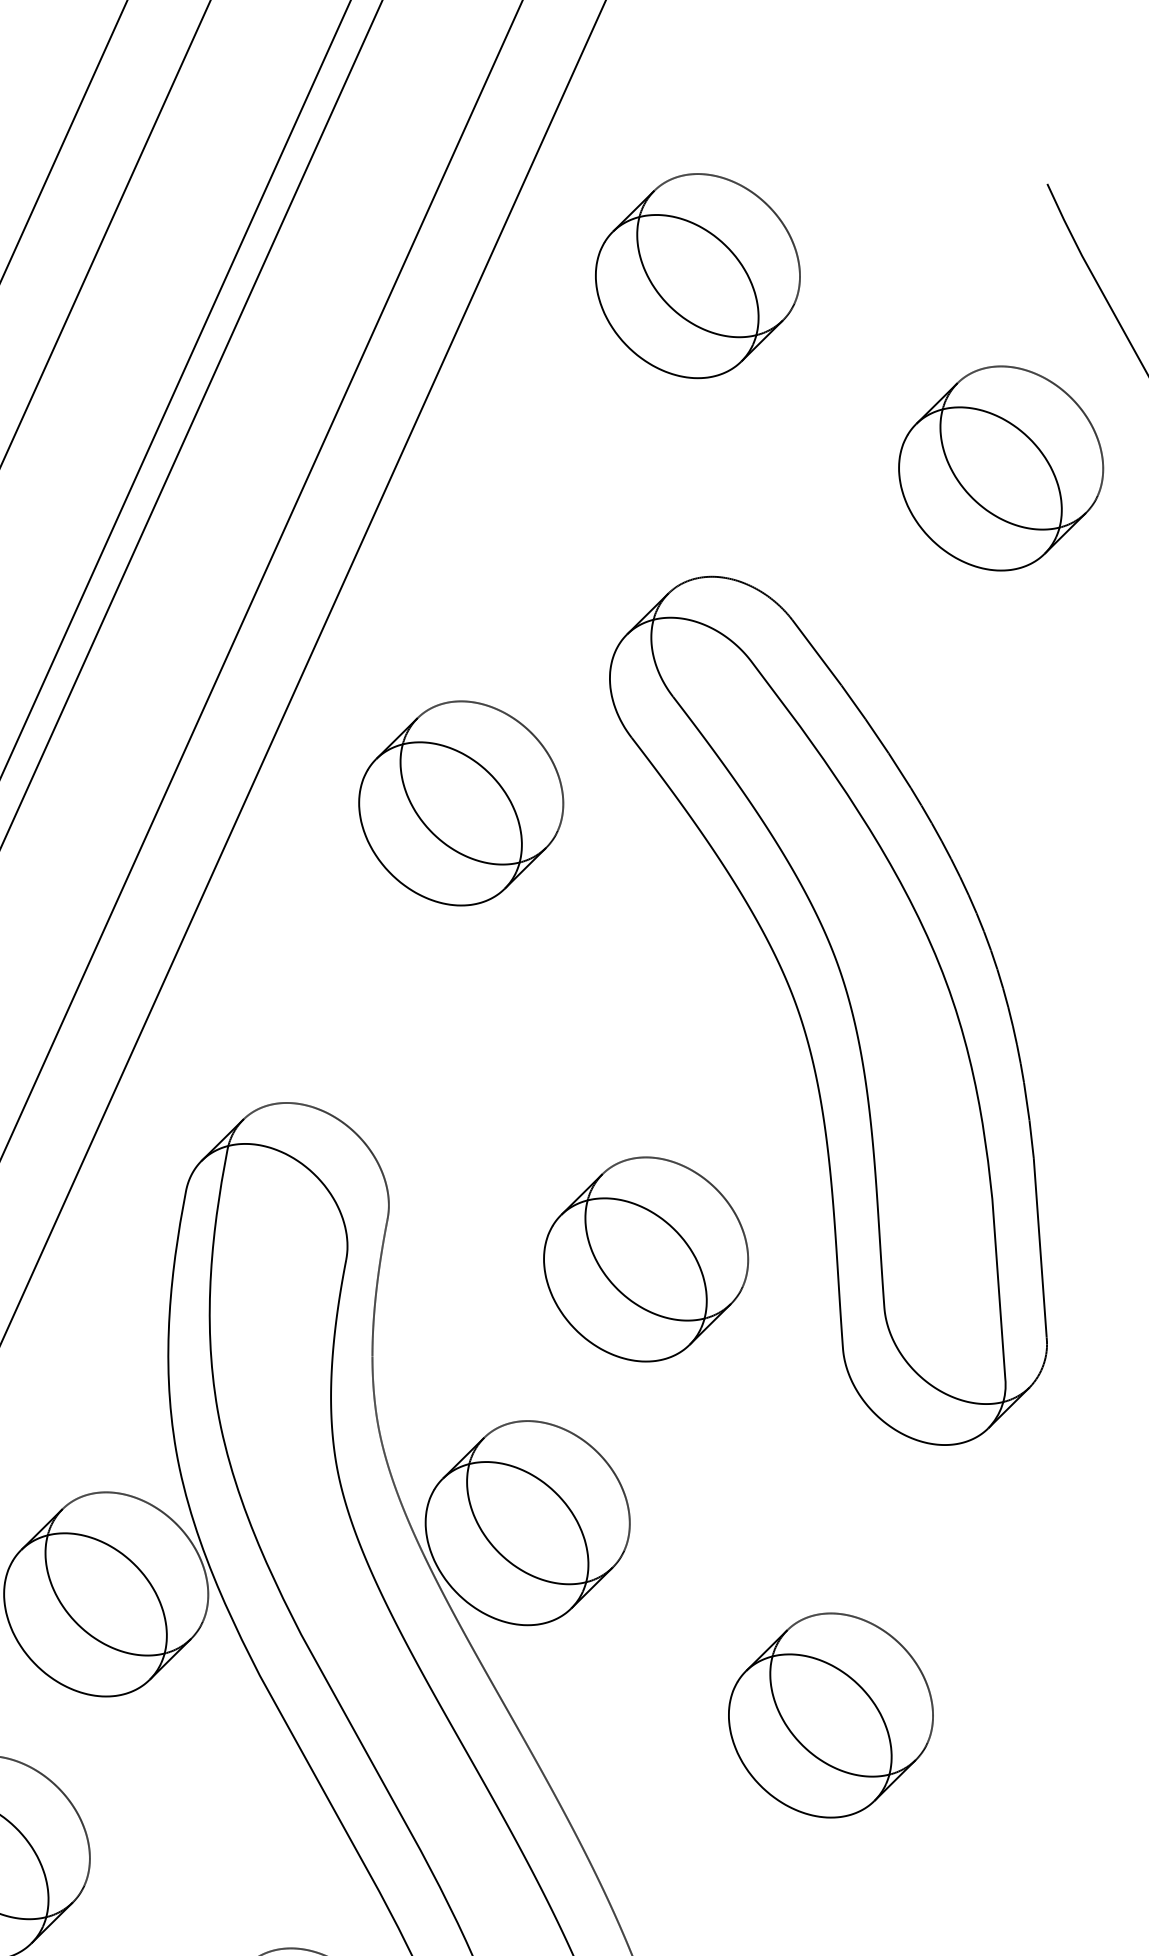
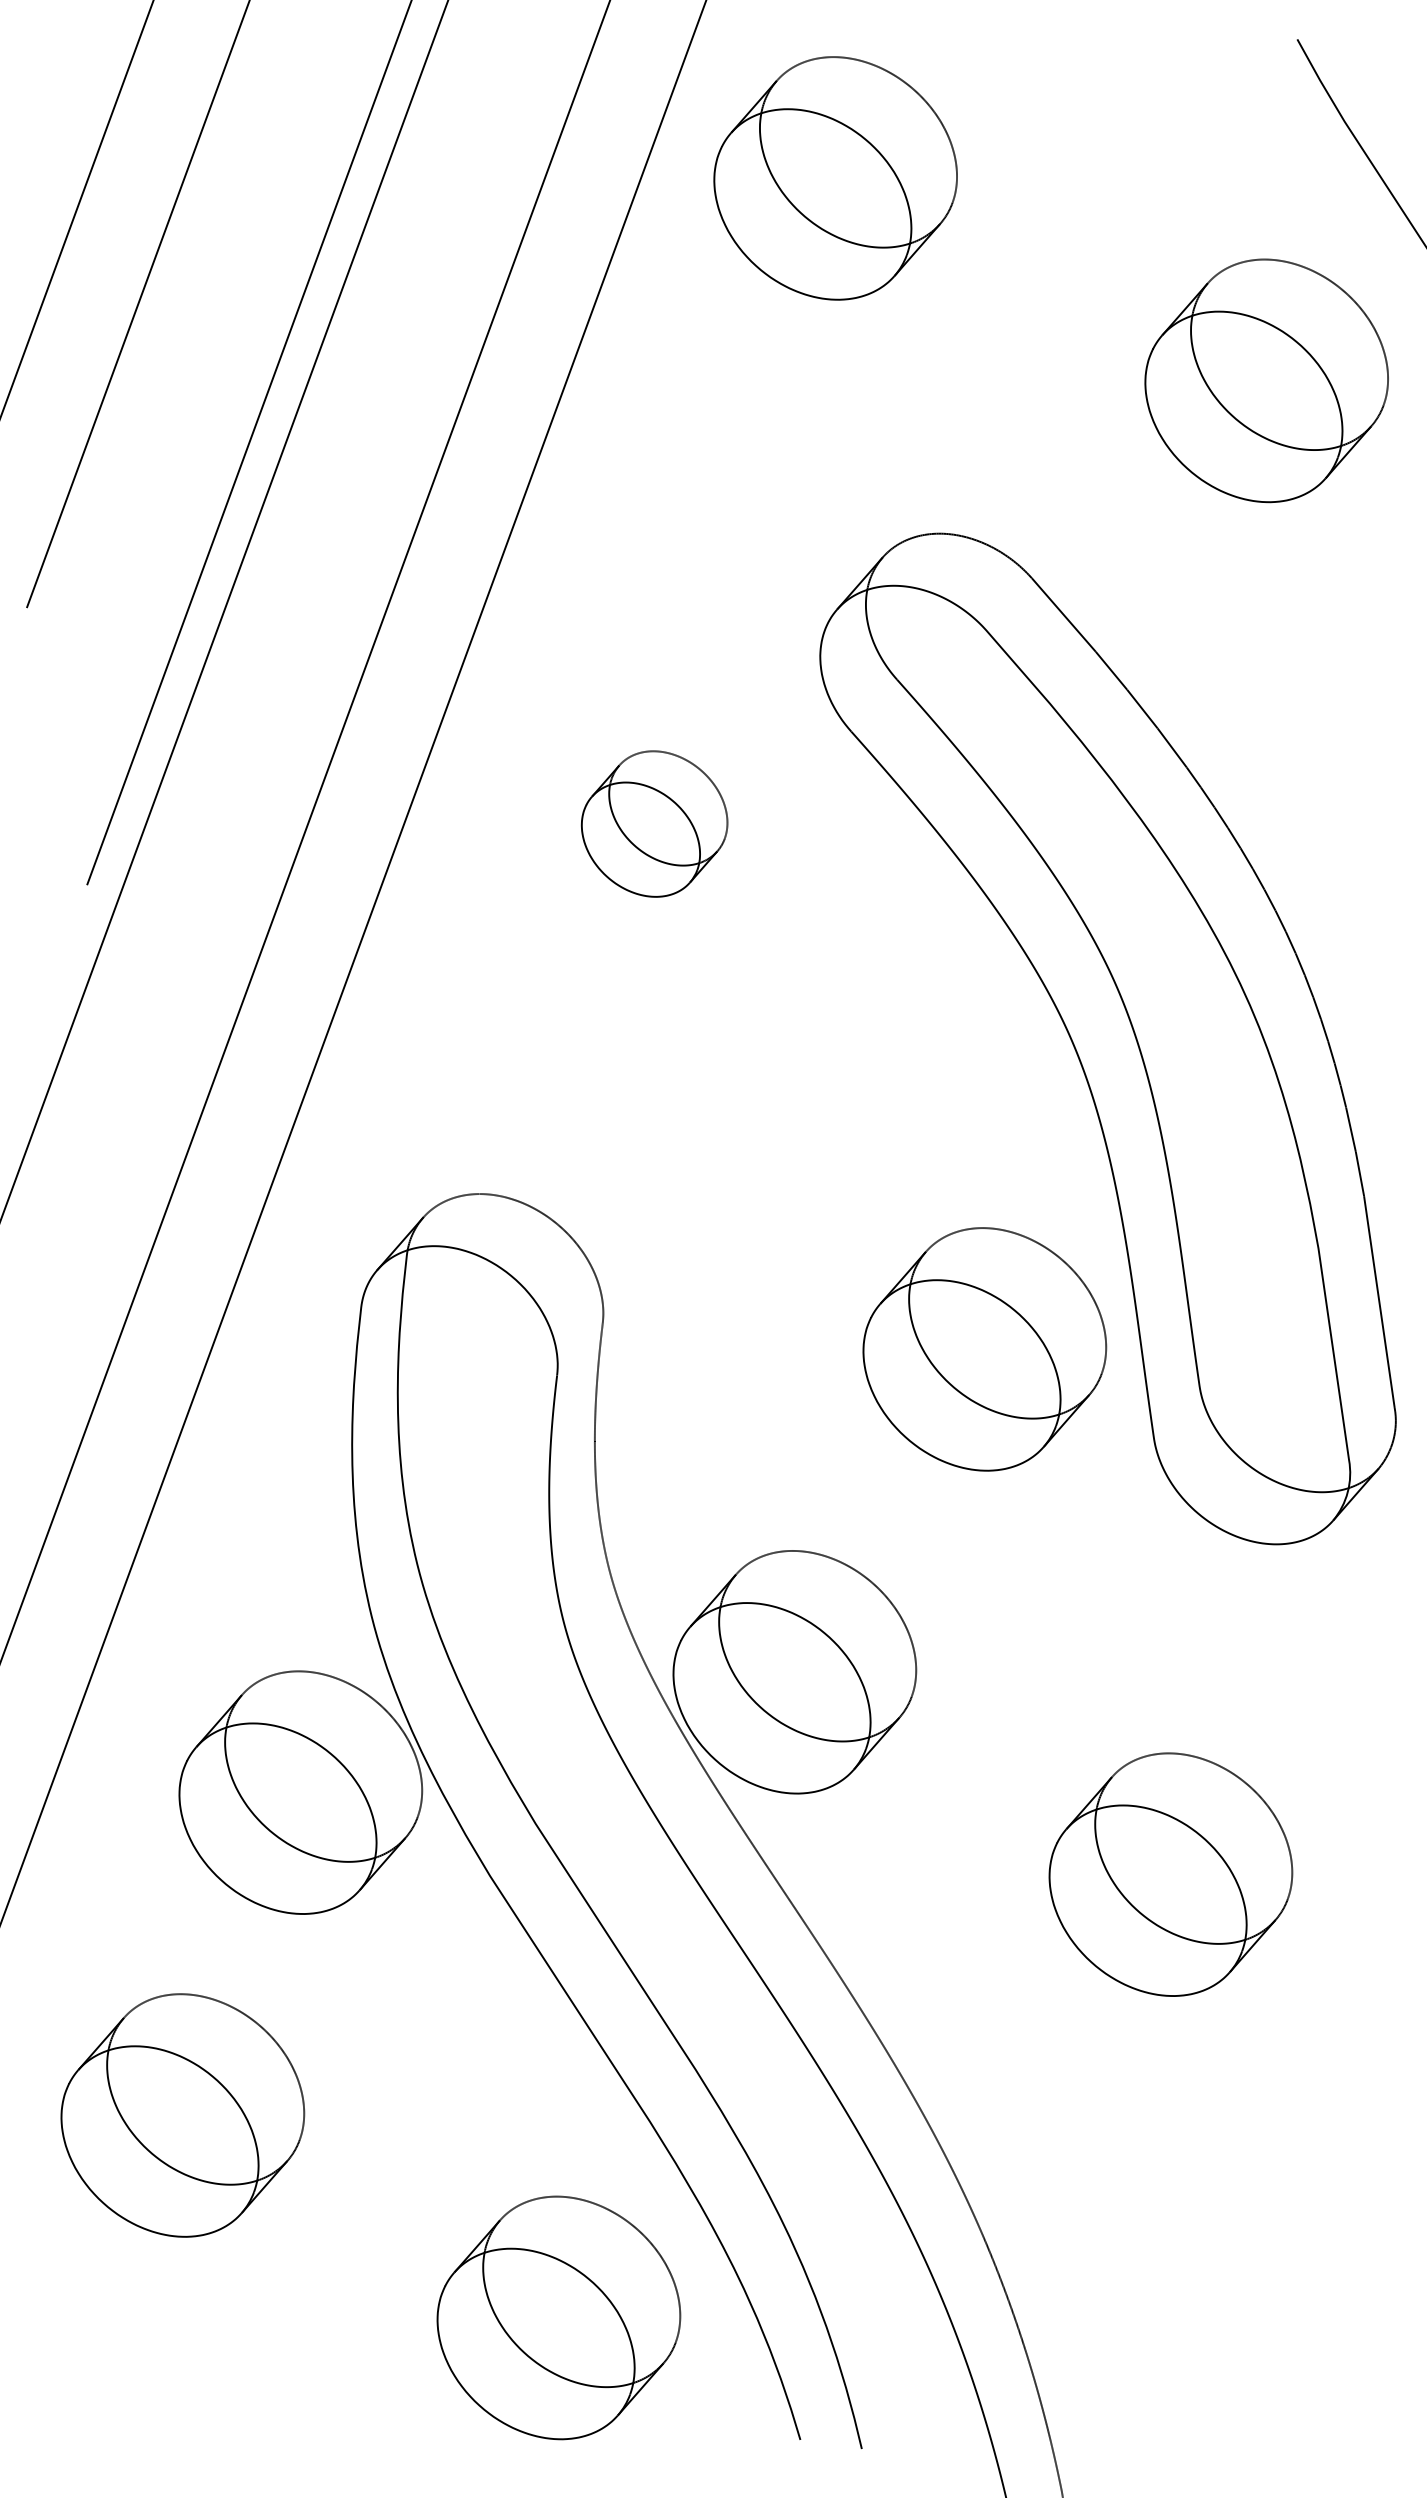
part: (697, 276) -> (835, 178), moved
part: (461, 802) -> (654, 823), size x0.6
part: (645, 1259) -> (984, 1349), moved

